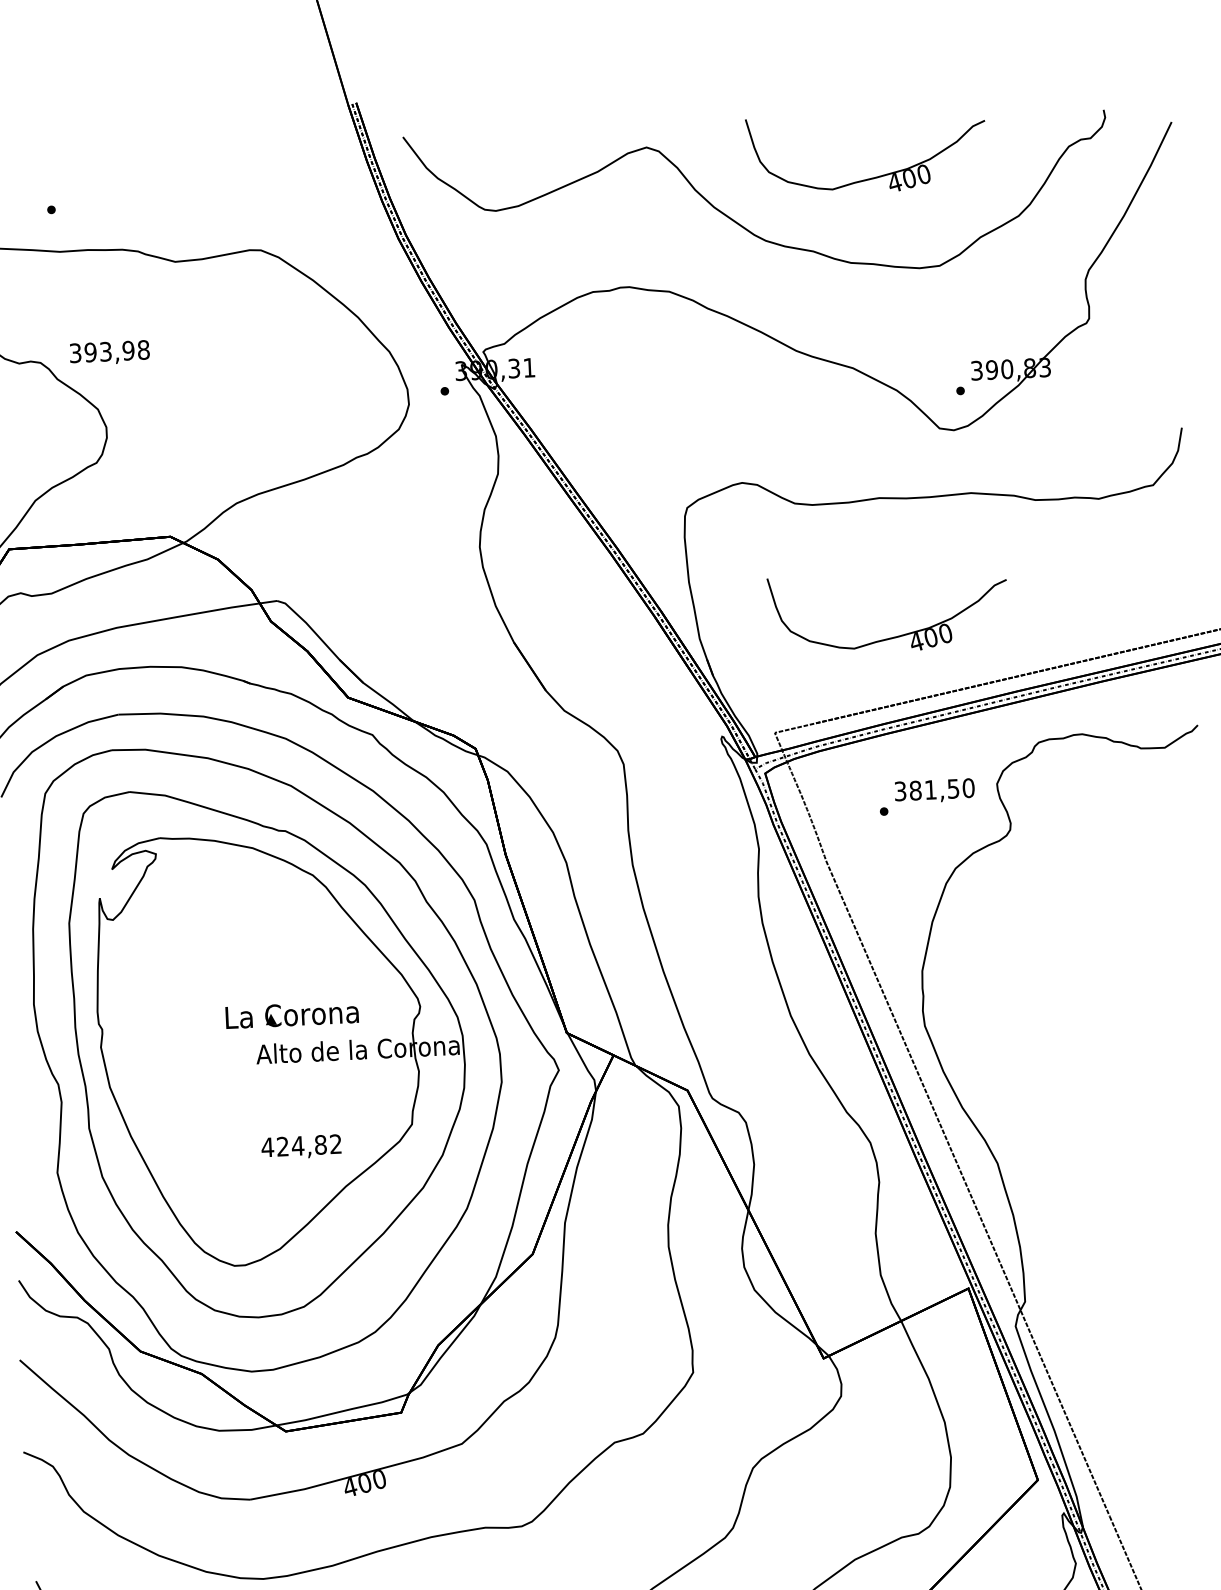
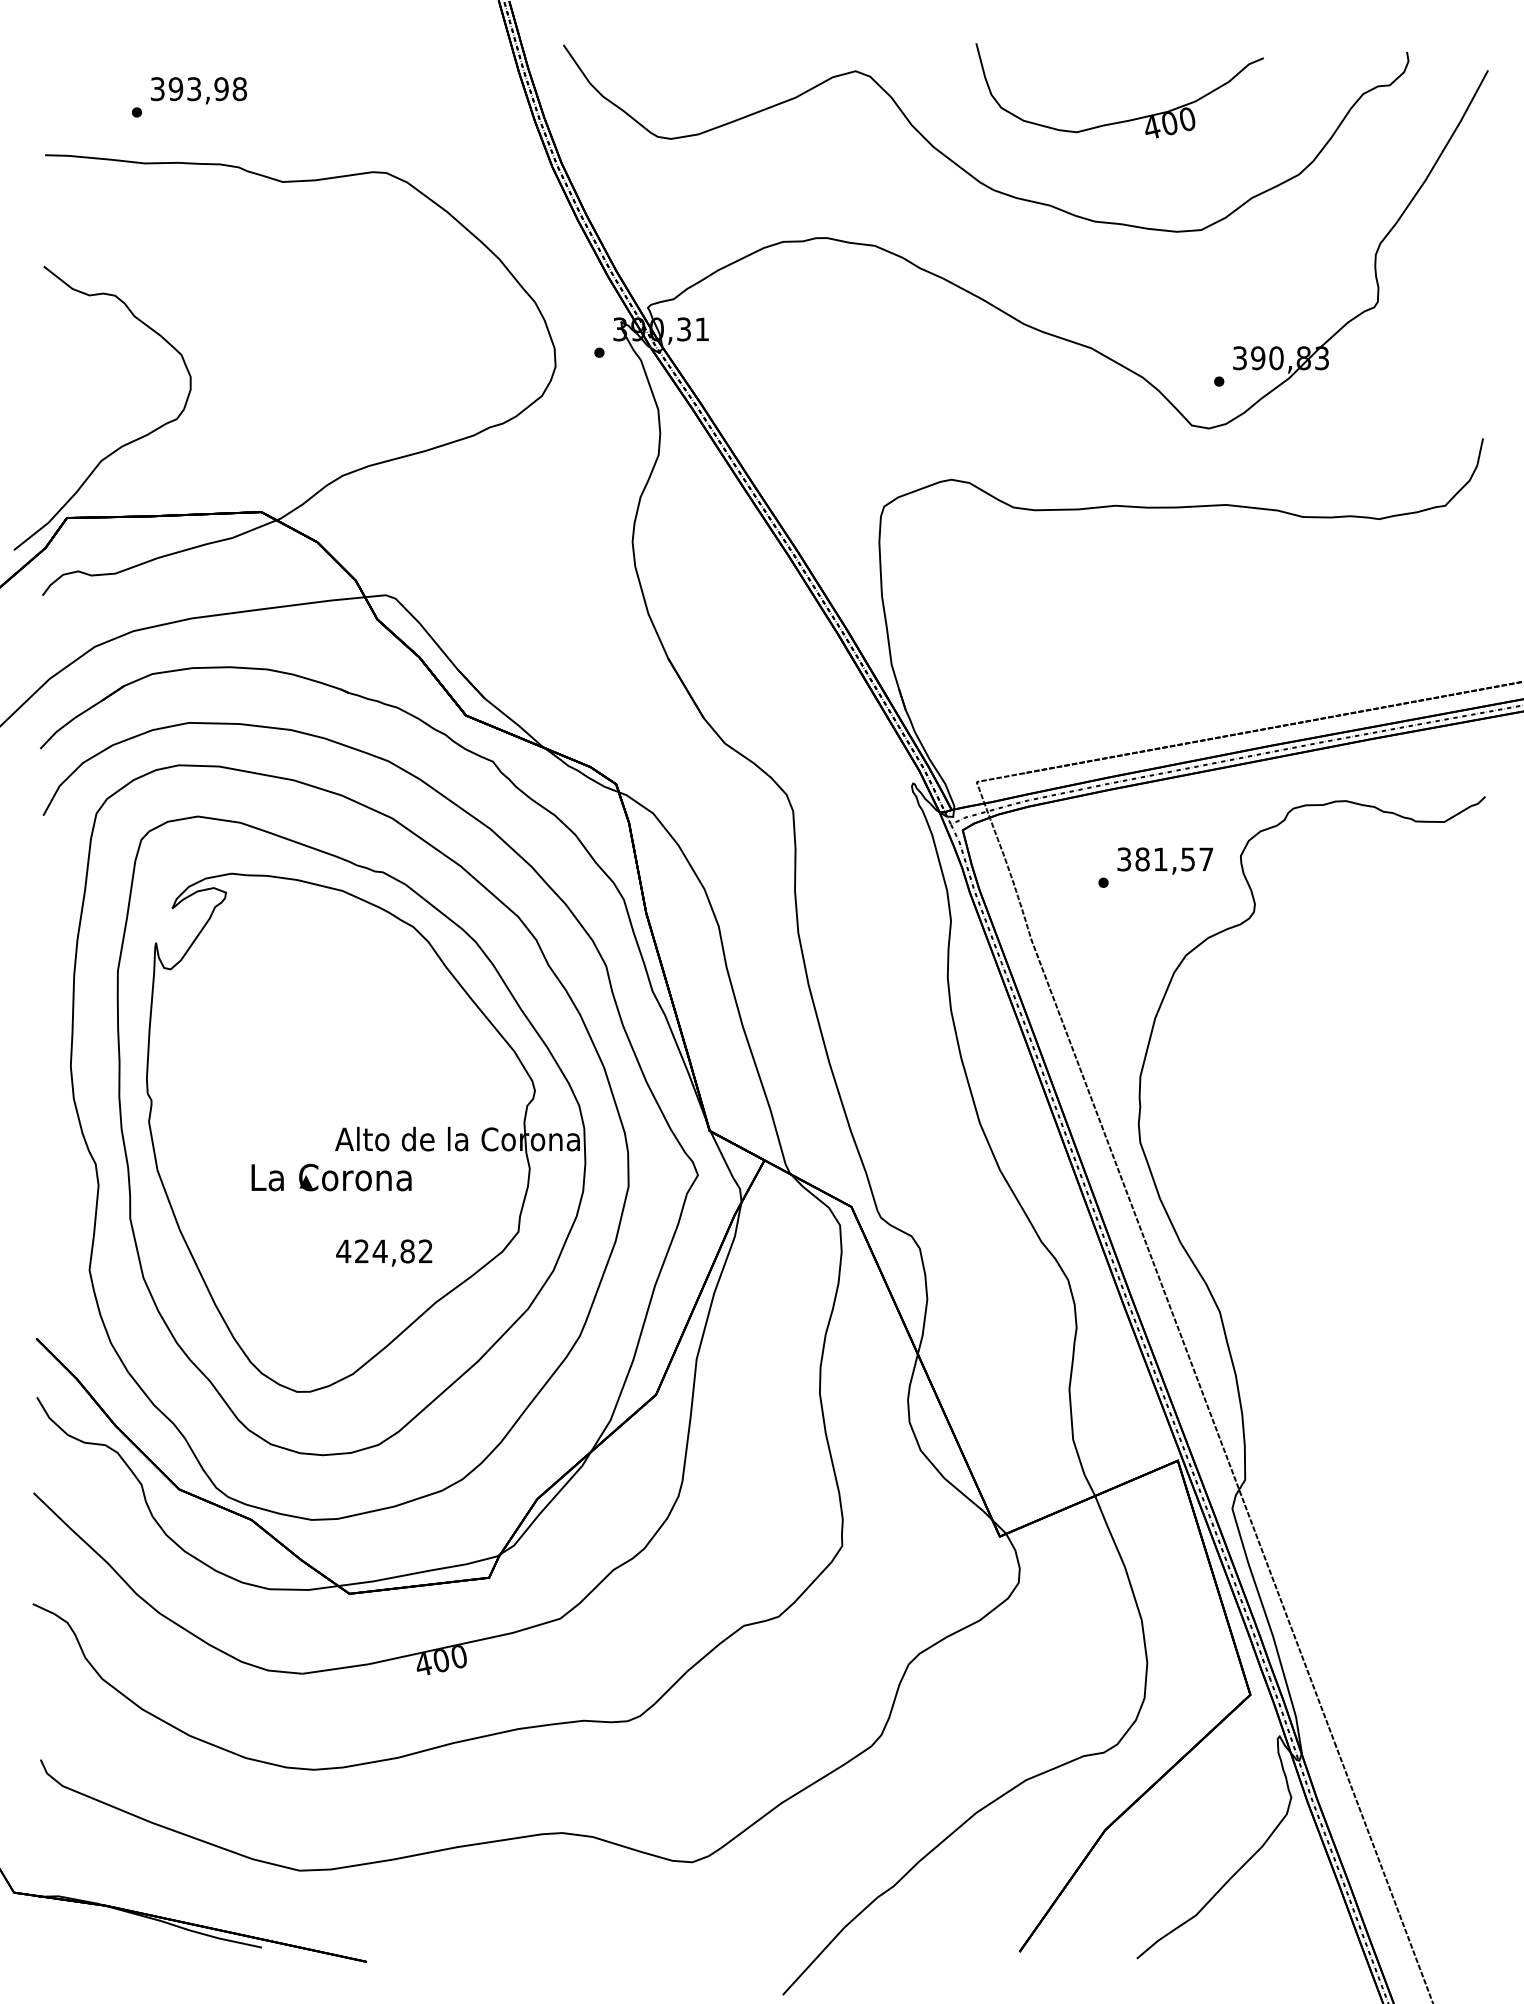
text: (109, 352) -> (198, 90), moved
part: (892, 637) -> (1123, 673), removed
text: (968, 788) -> (1206, 859), 381,50 -> 381,57
text: (292, 1014) -> (331, 1177), moved

